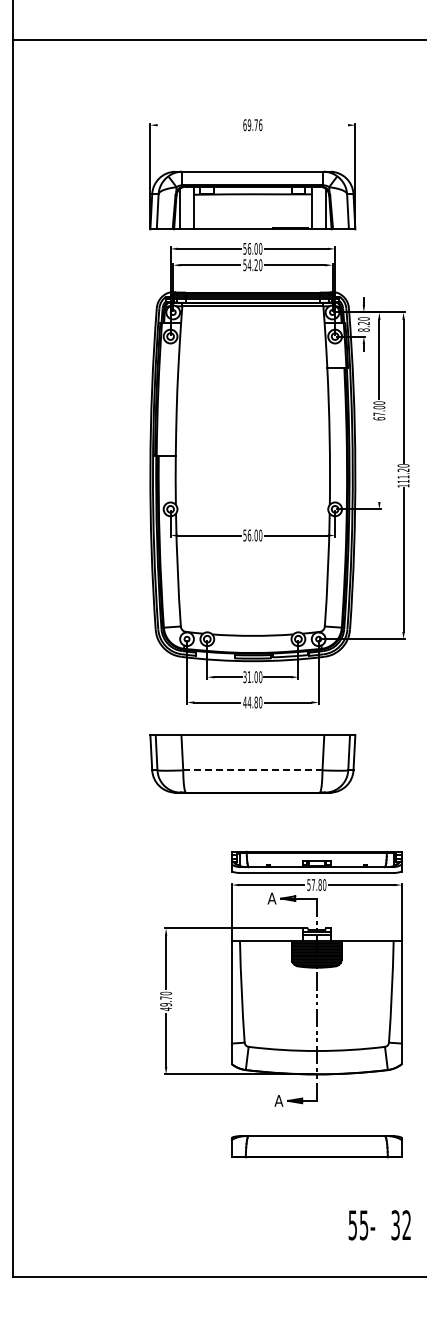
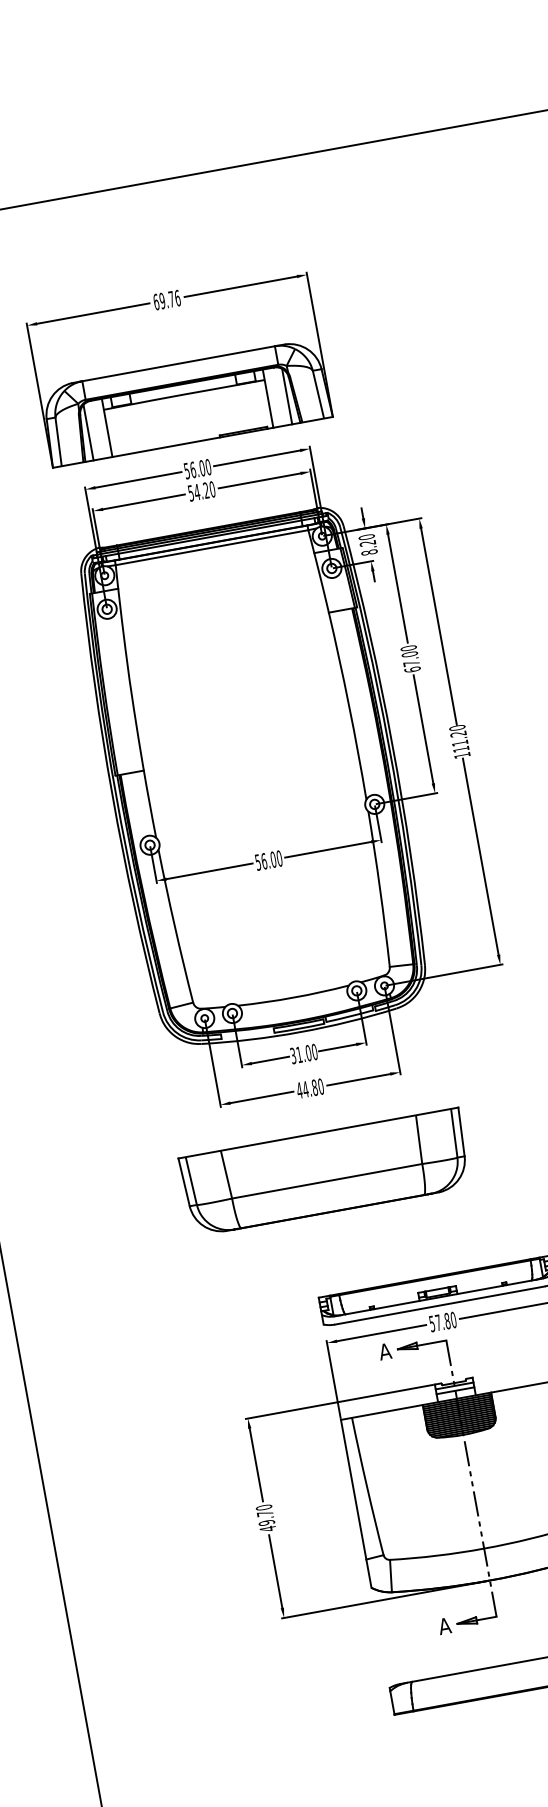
line: (198, 125) -> (92, 314), added
line: (306, 125) -> (240, 287), added
line: (379, 462) -> (423, 729), added
line: (252, 770) -> (326, 1181), dashed -> solid

